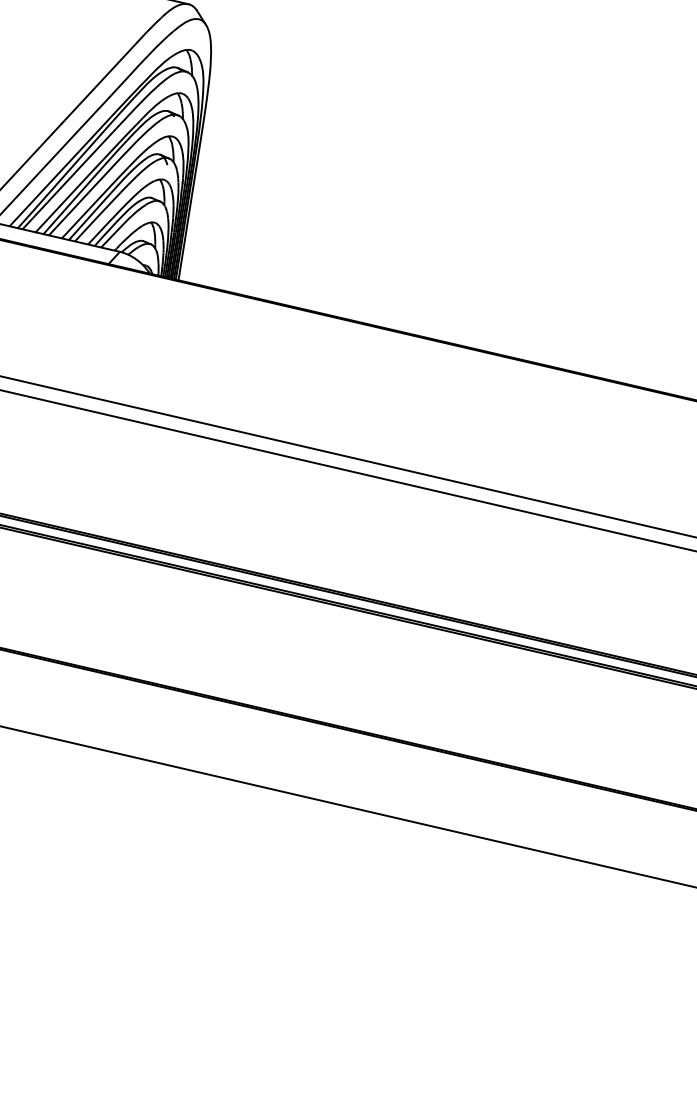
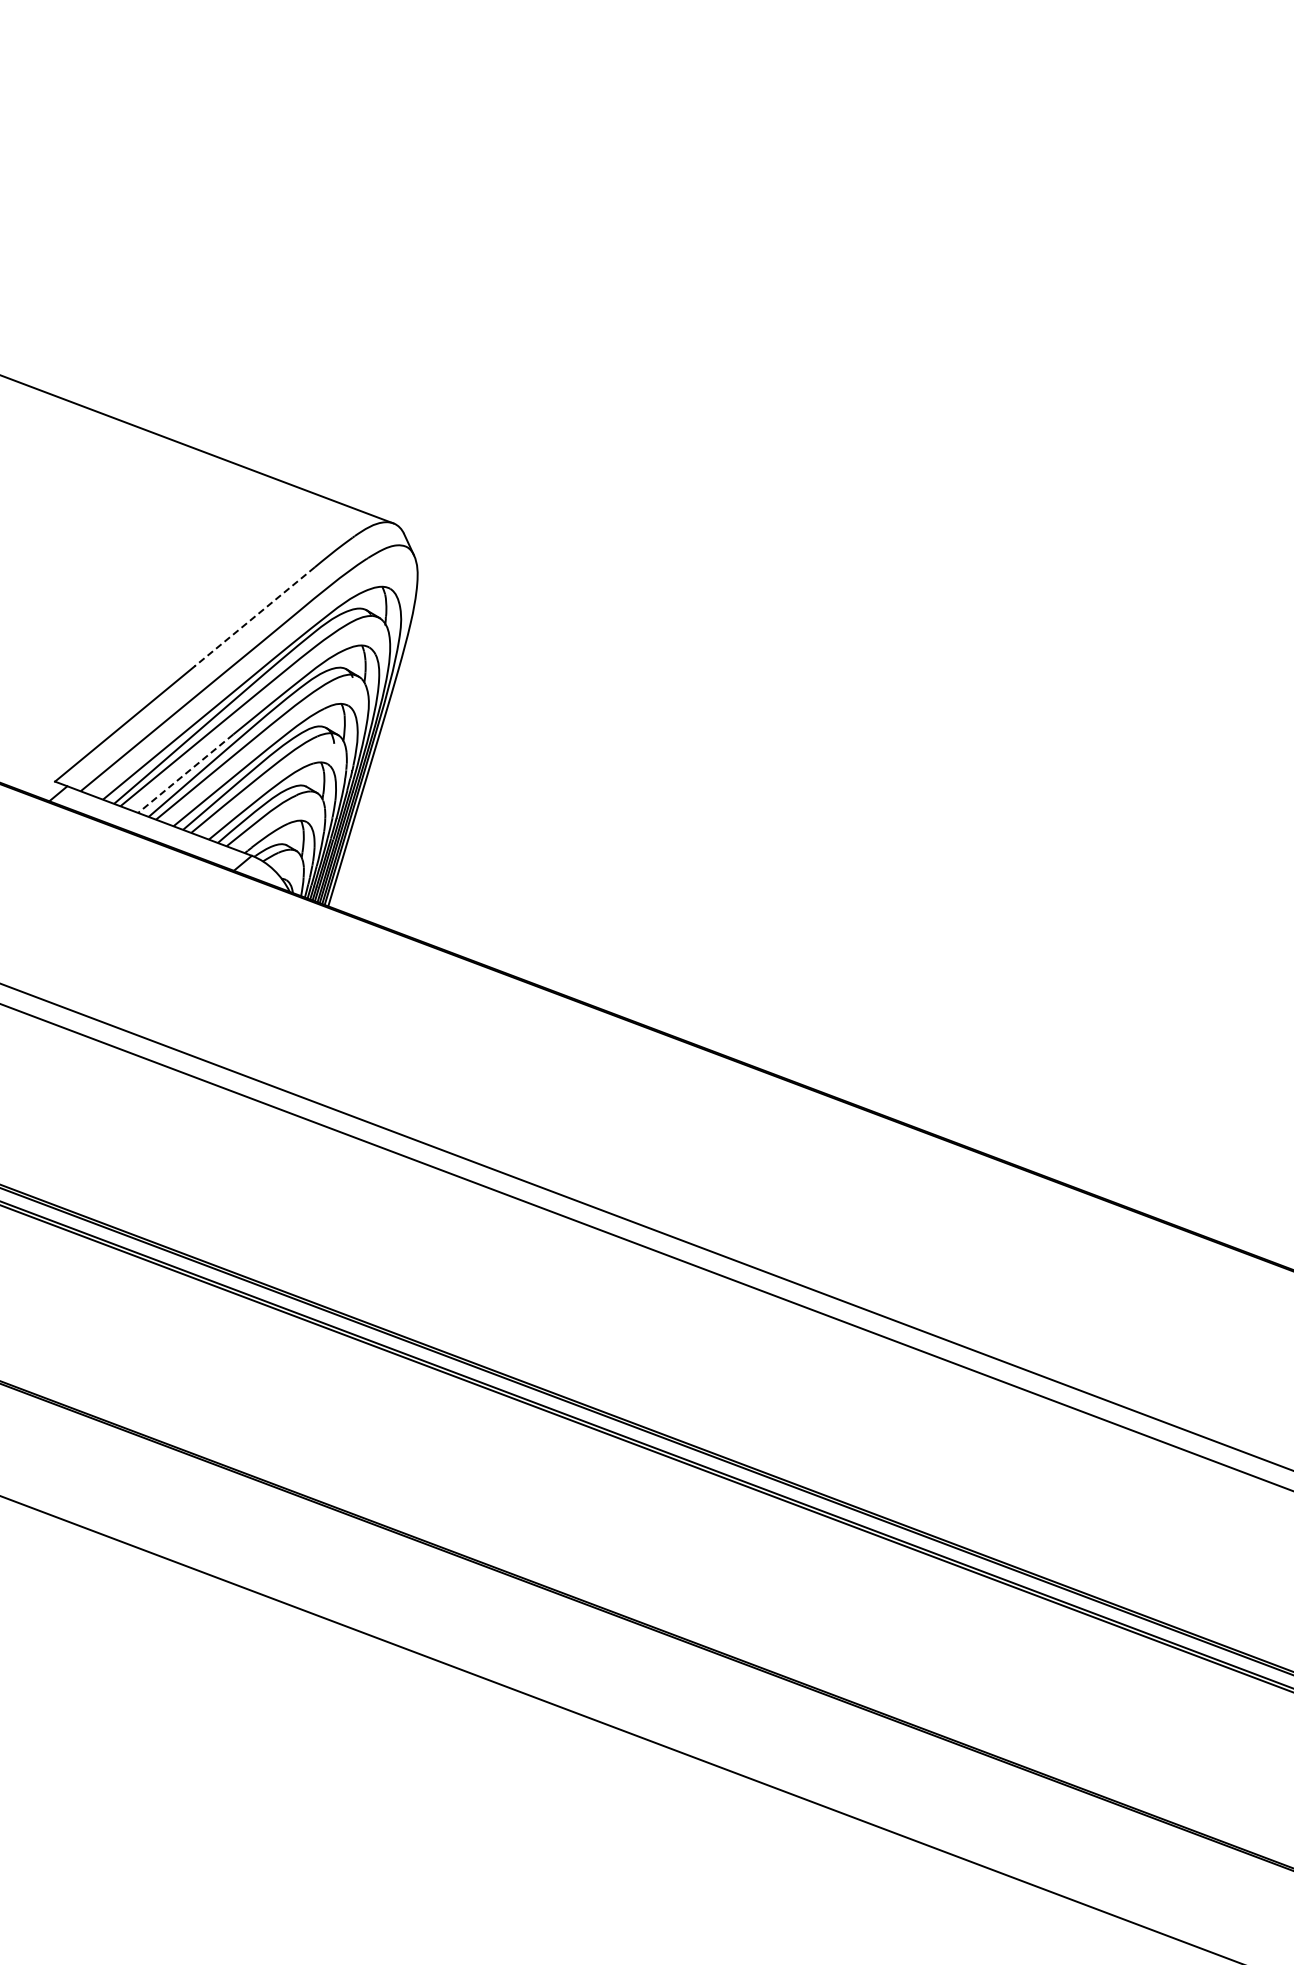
line: (99, 82) -> (254, 616), solid -> dashed
line: (65, 200) -> (185, 773), solid -> dashed

